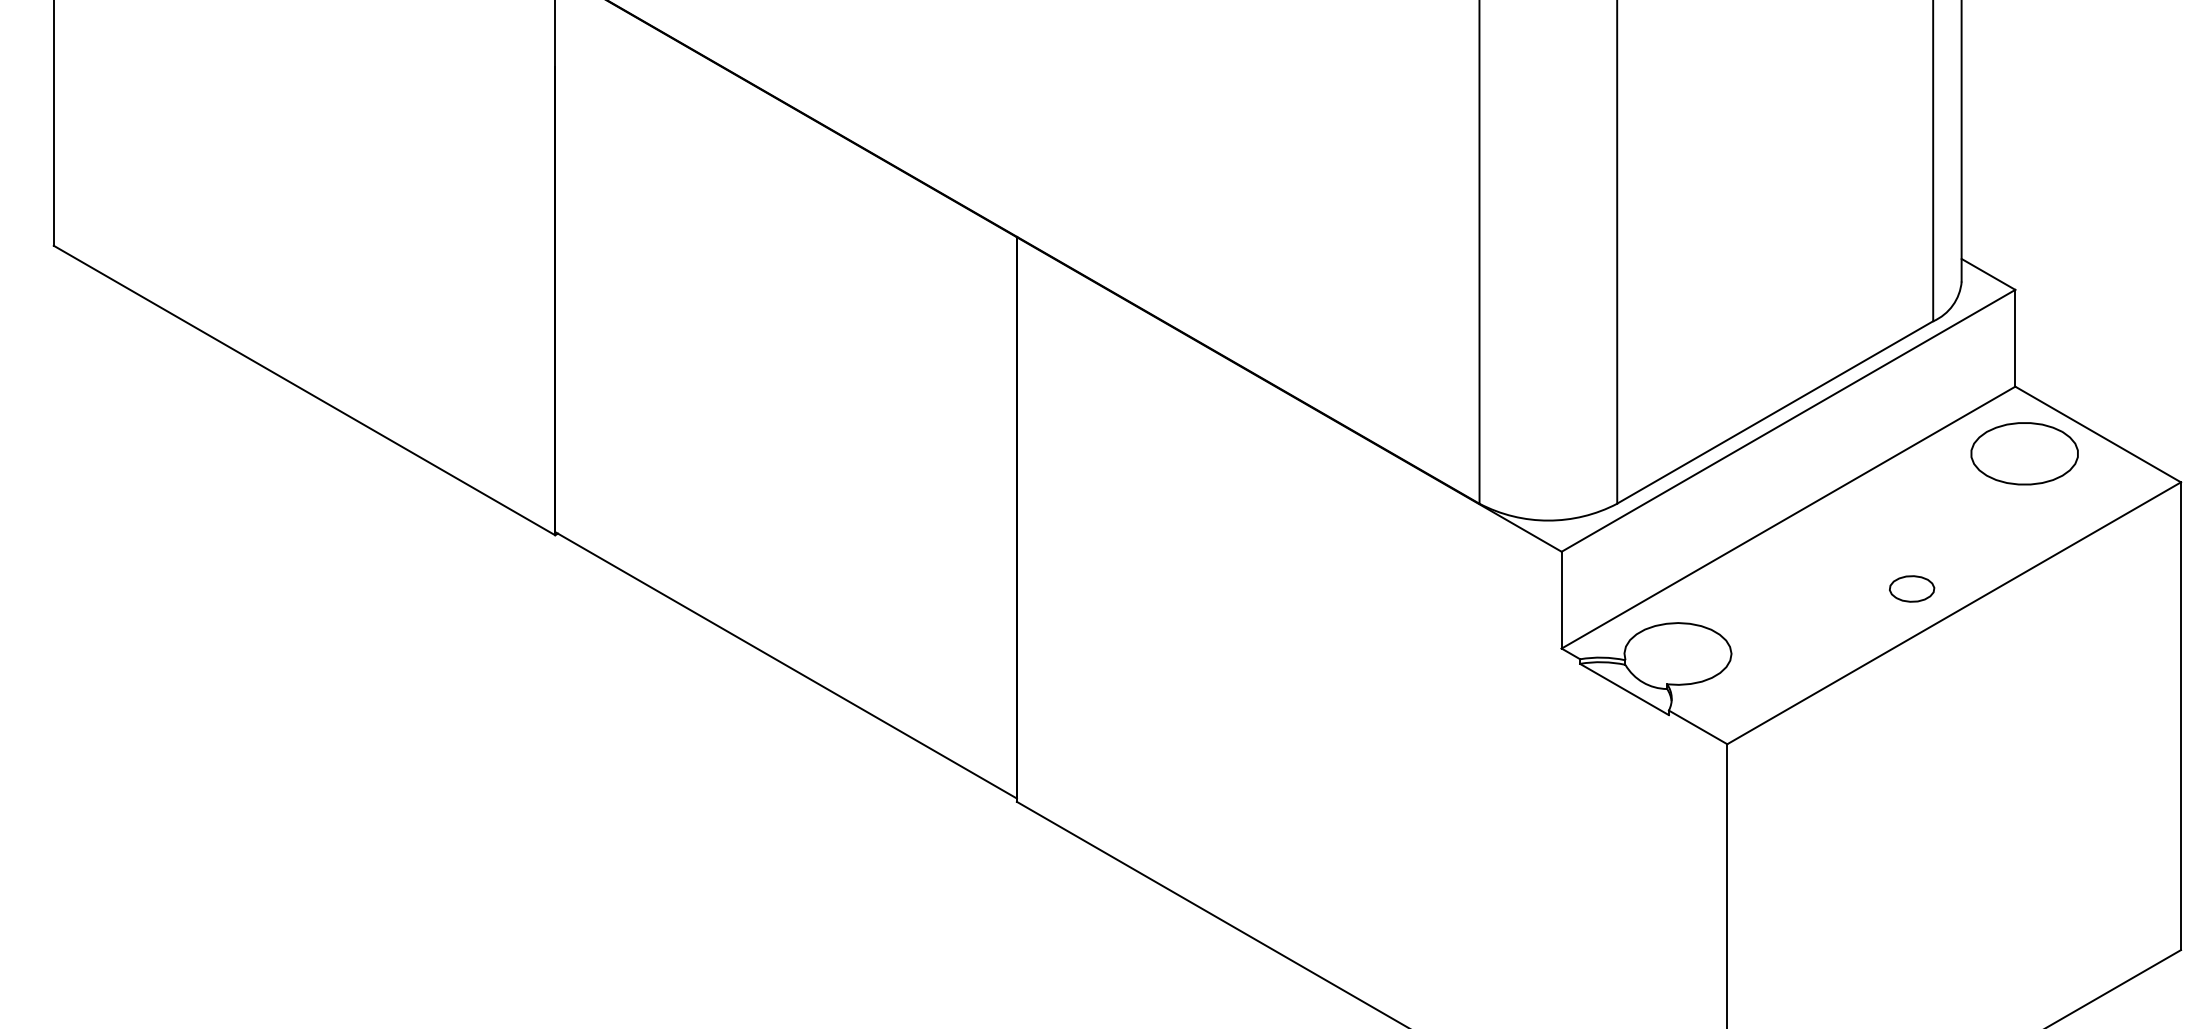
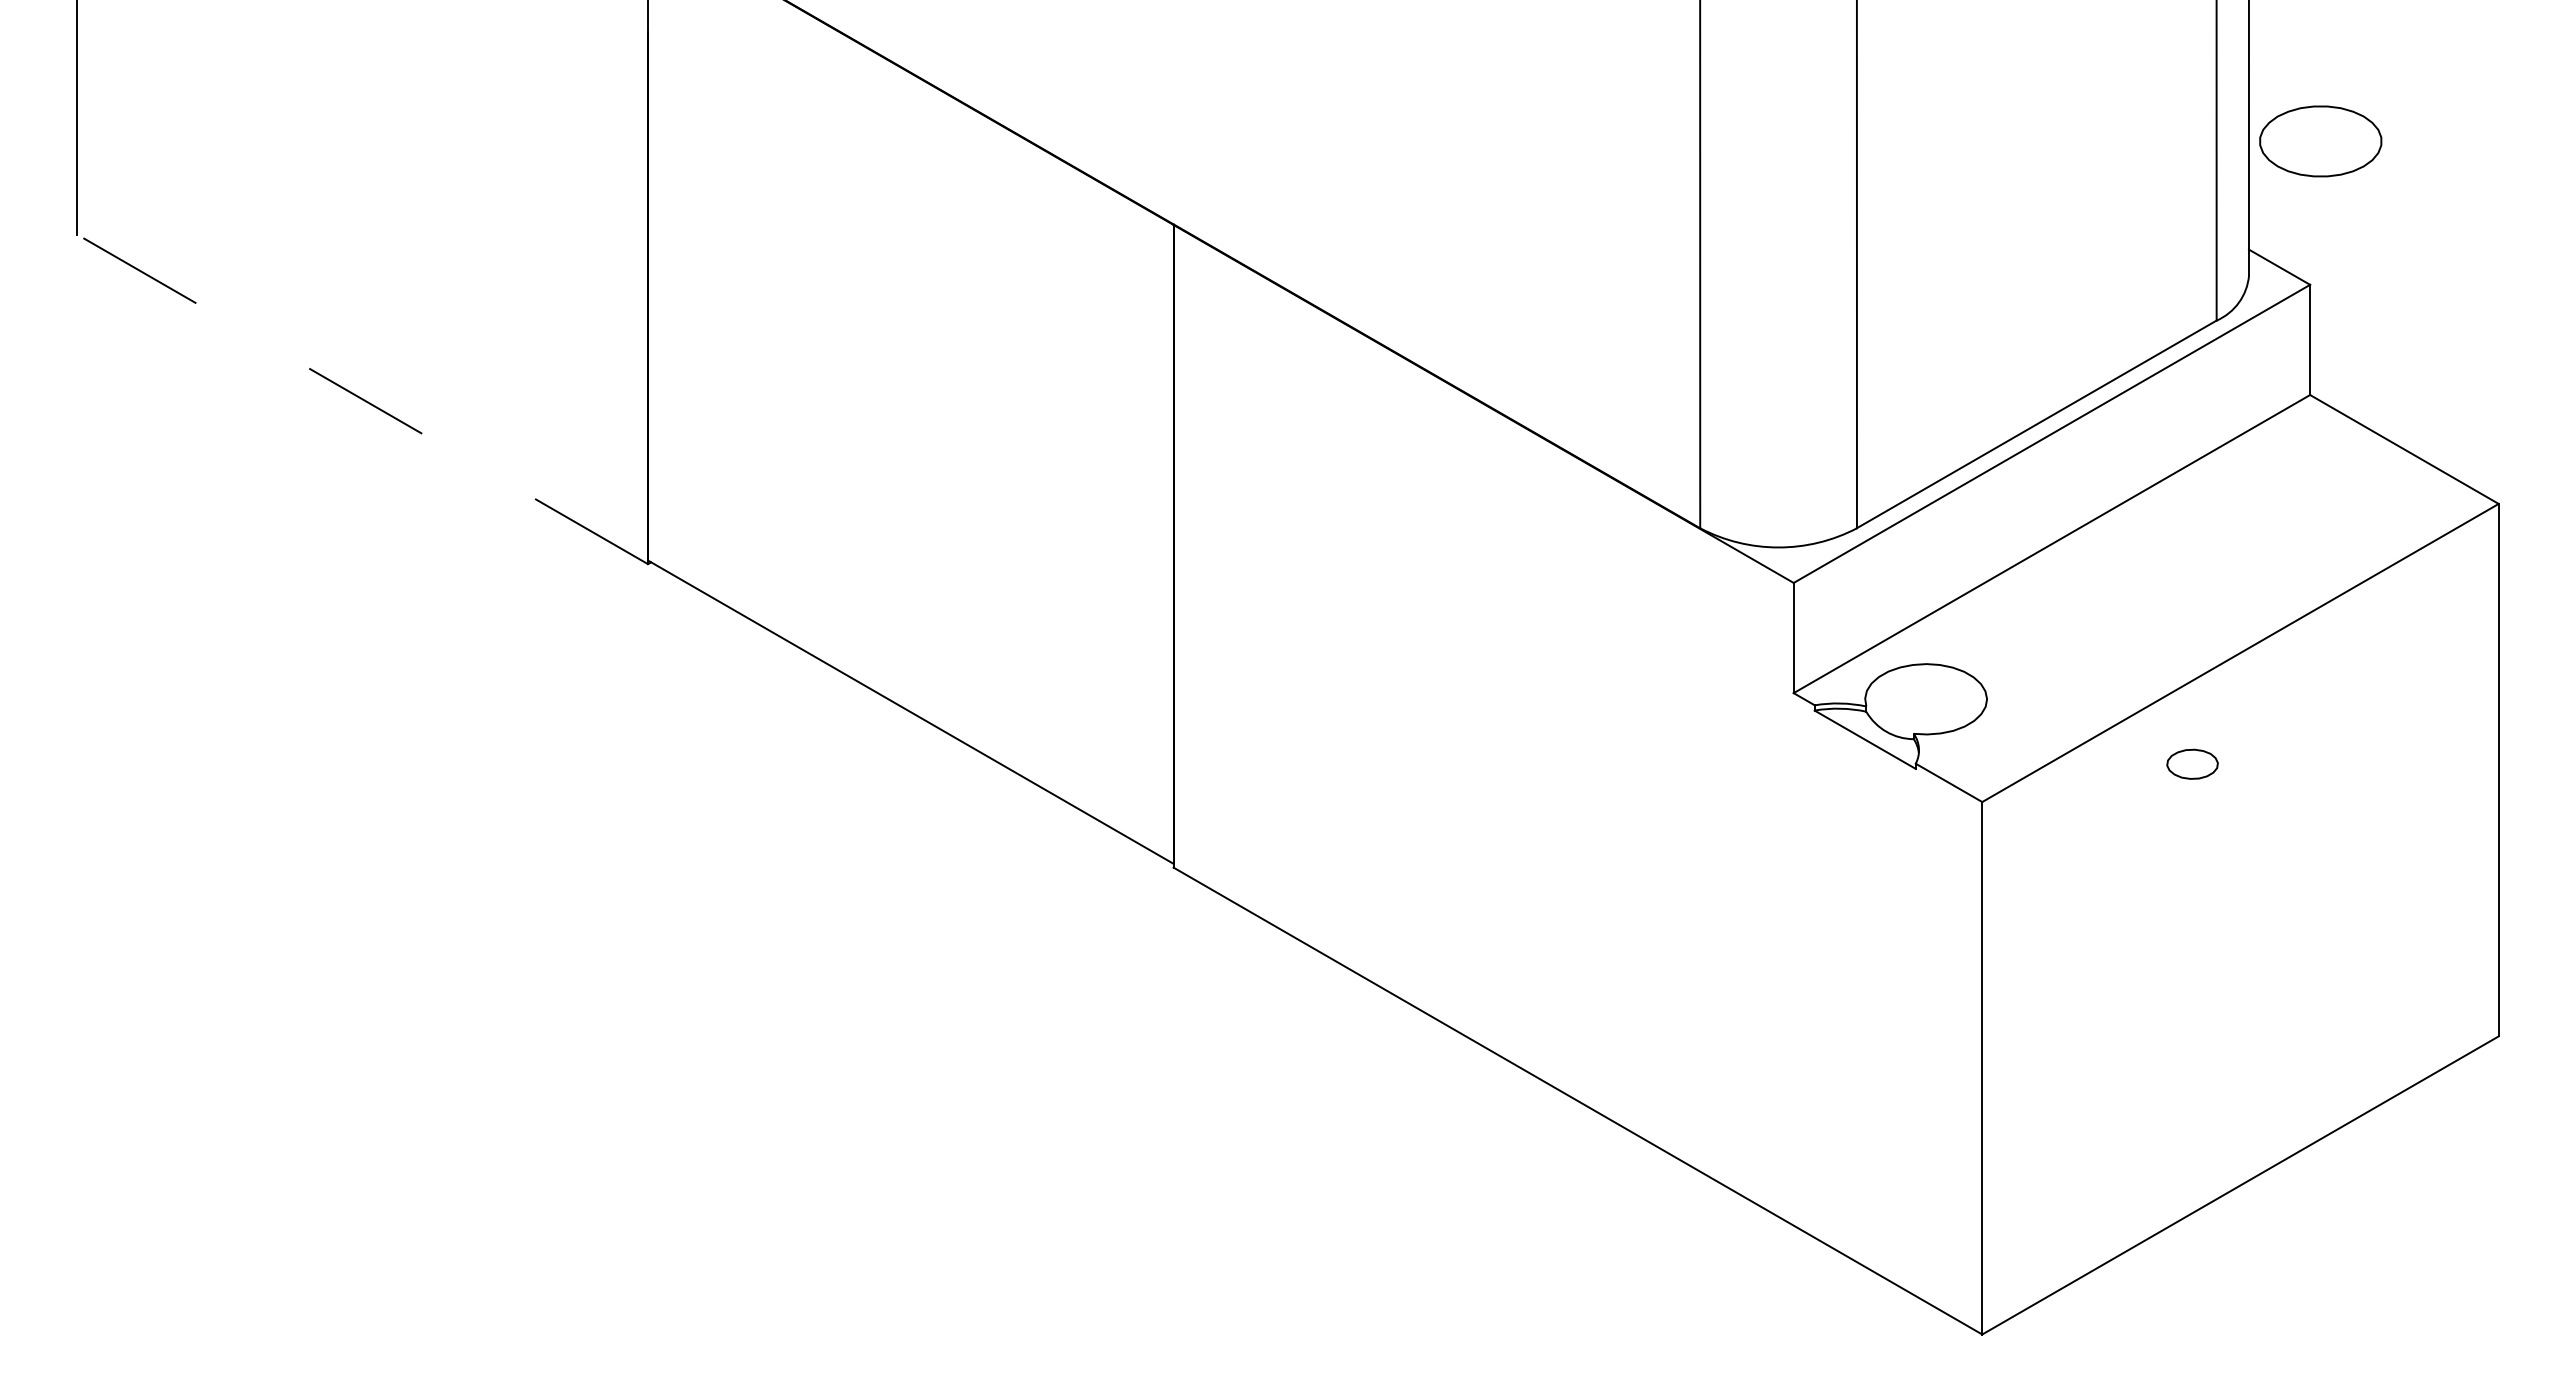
line: (304, 390) -> (362, 399), solid -> dashed
part: (2024, 453) -> (2320, 141), moved
part: (1911, 588) -> (2192, 763), moved

